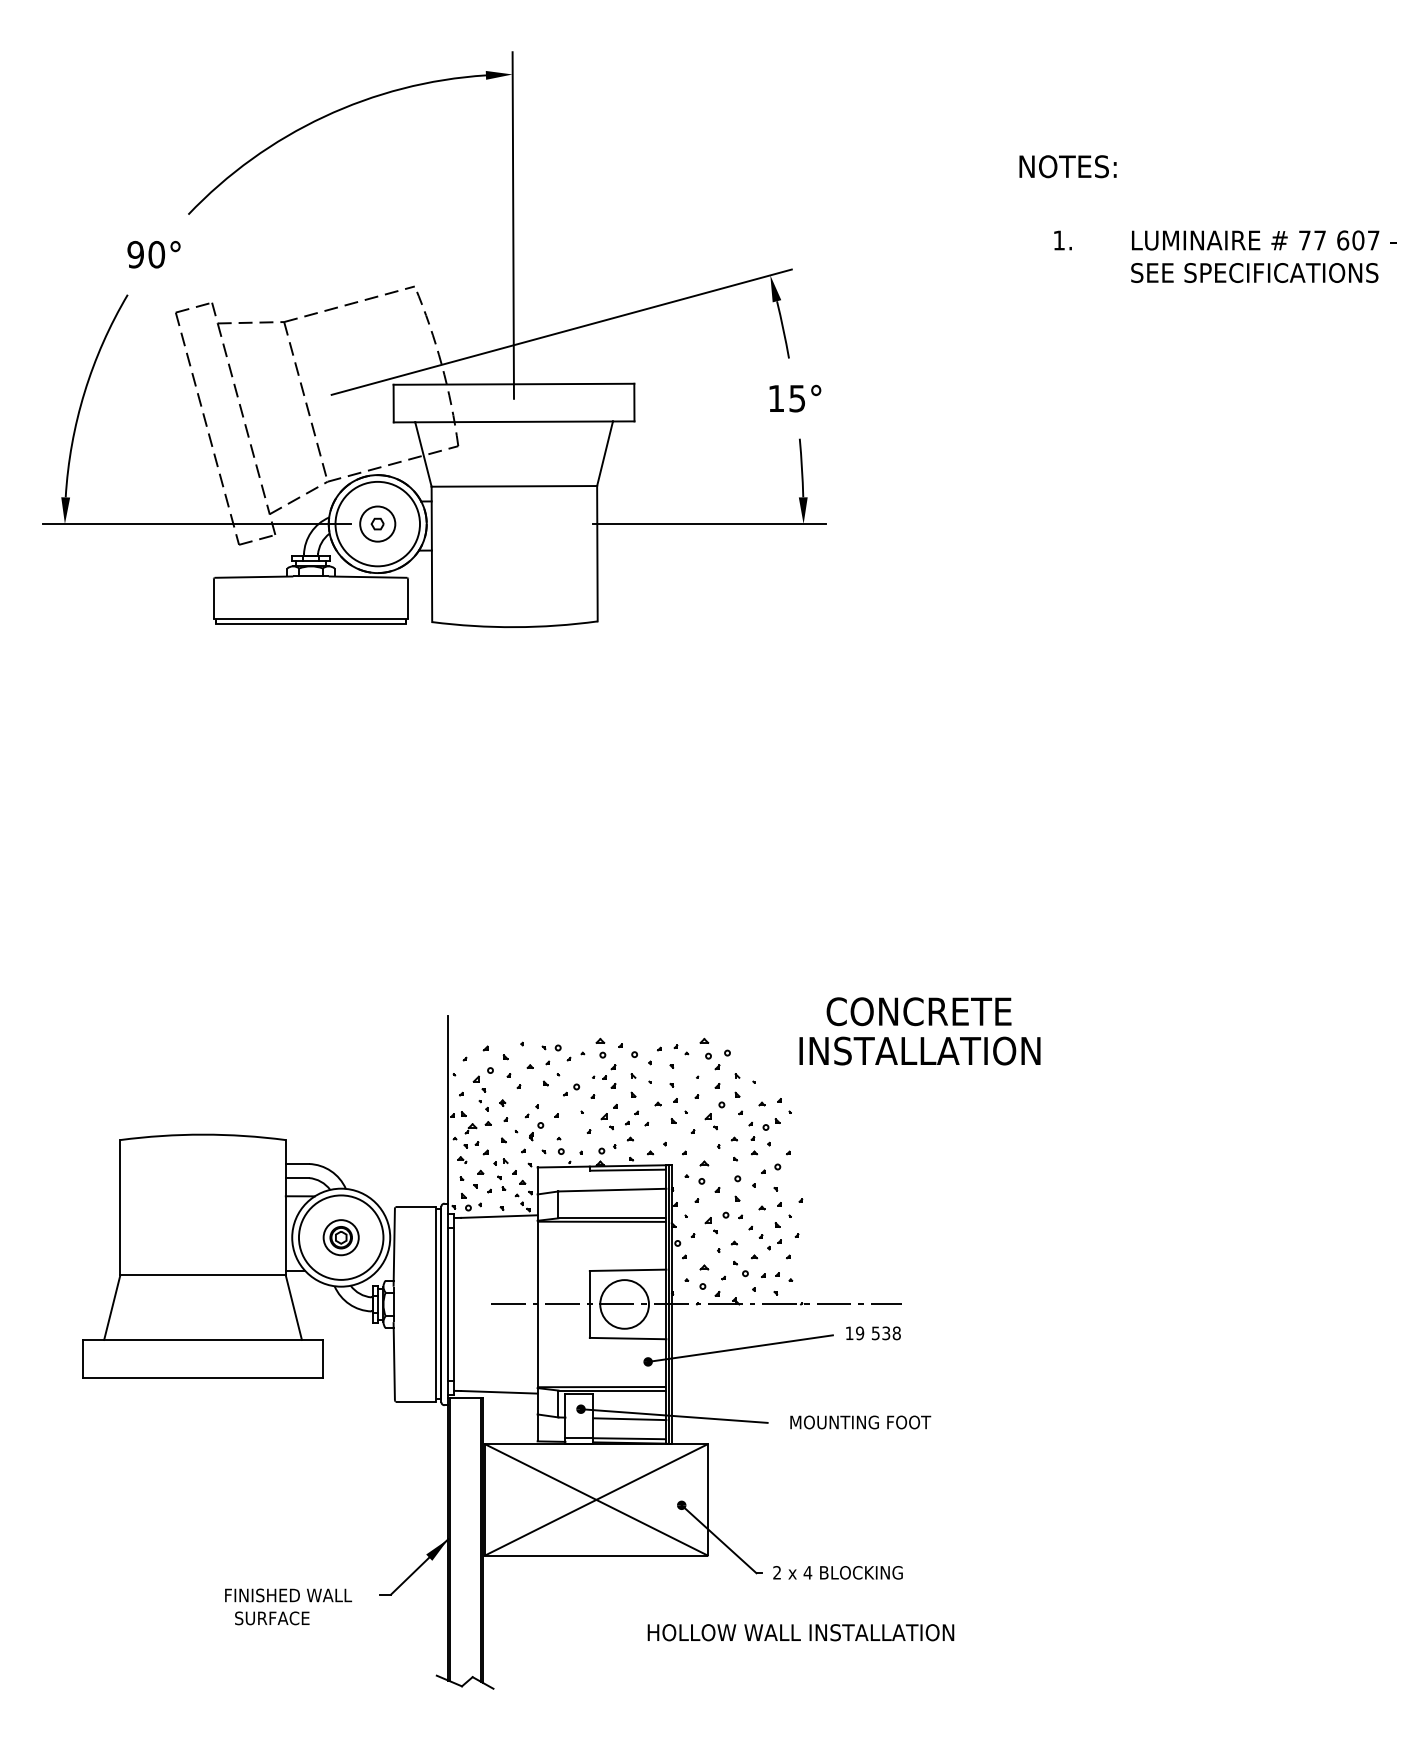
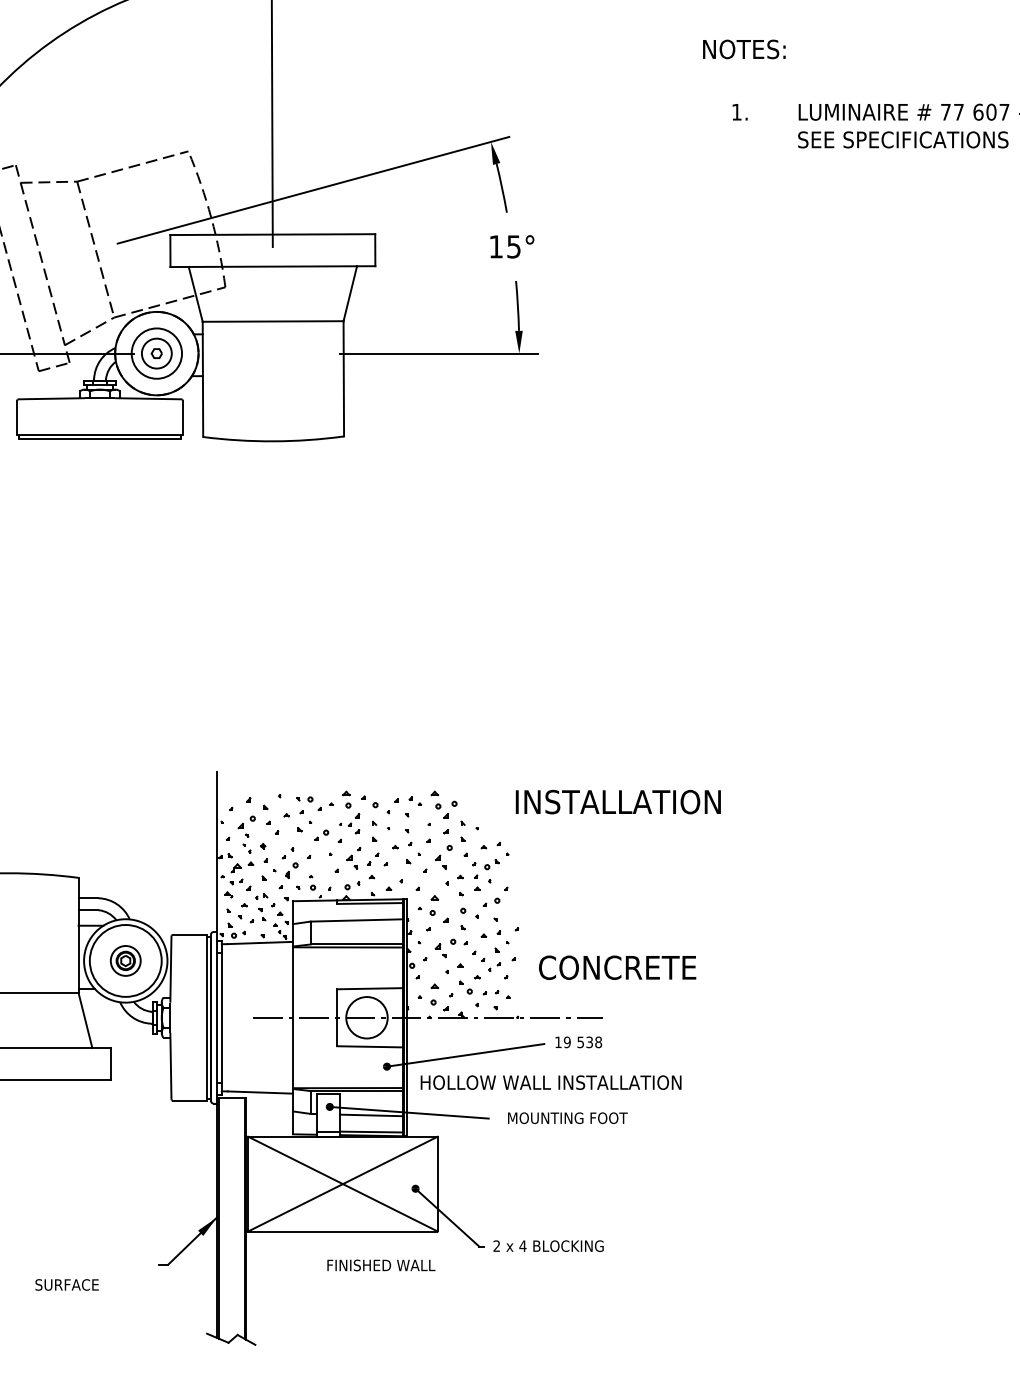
circle: (377, 523) -> (156, 353), size x0.7
text: (918, 1011) -> (617, 967), moved
text: (288, 1595) -> (381, 1265), moved
text: (800, 1632) -> (550, 1082), moved

